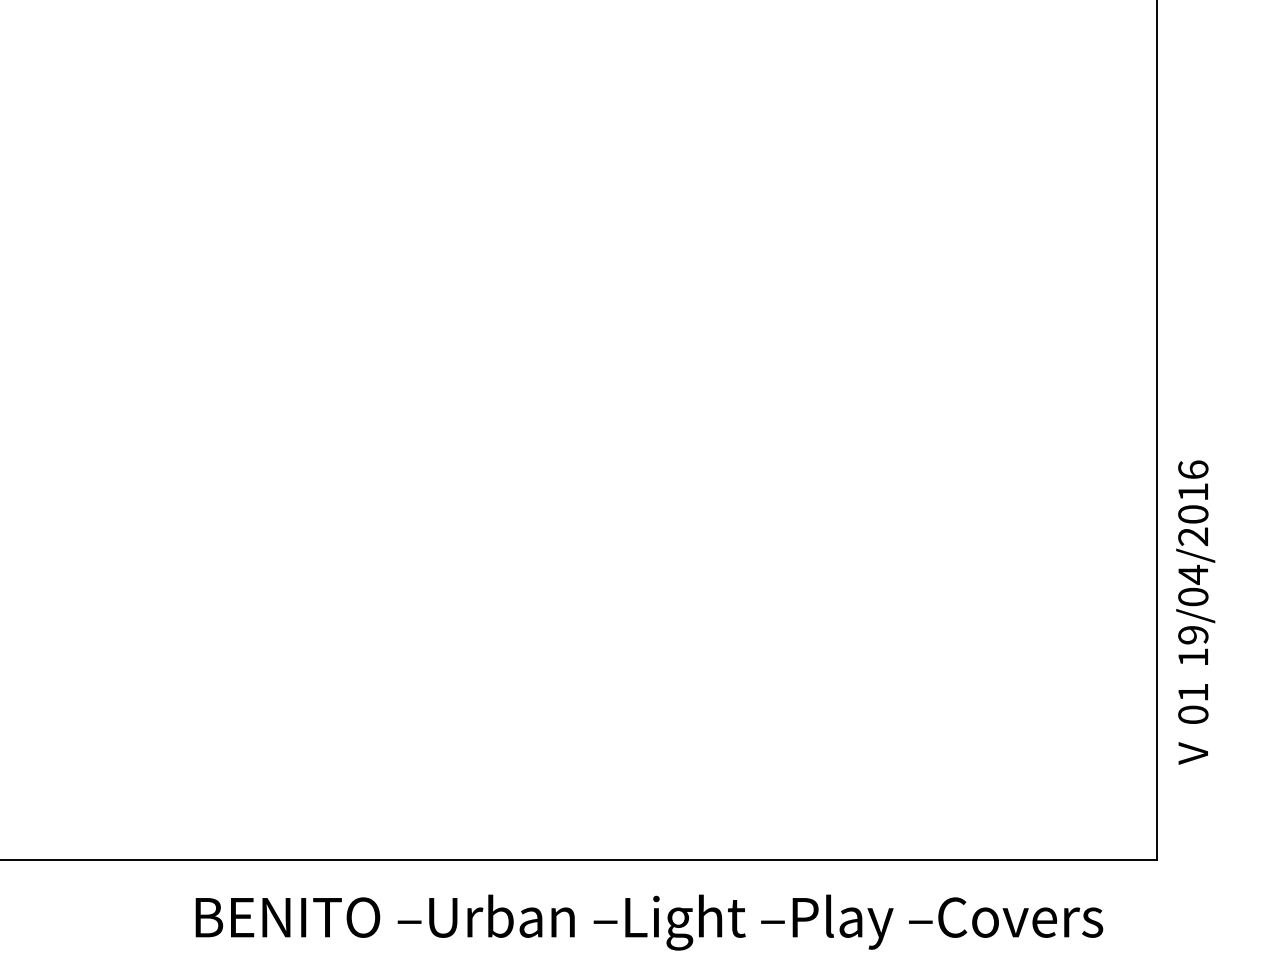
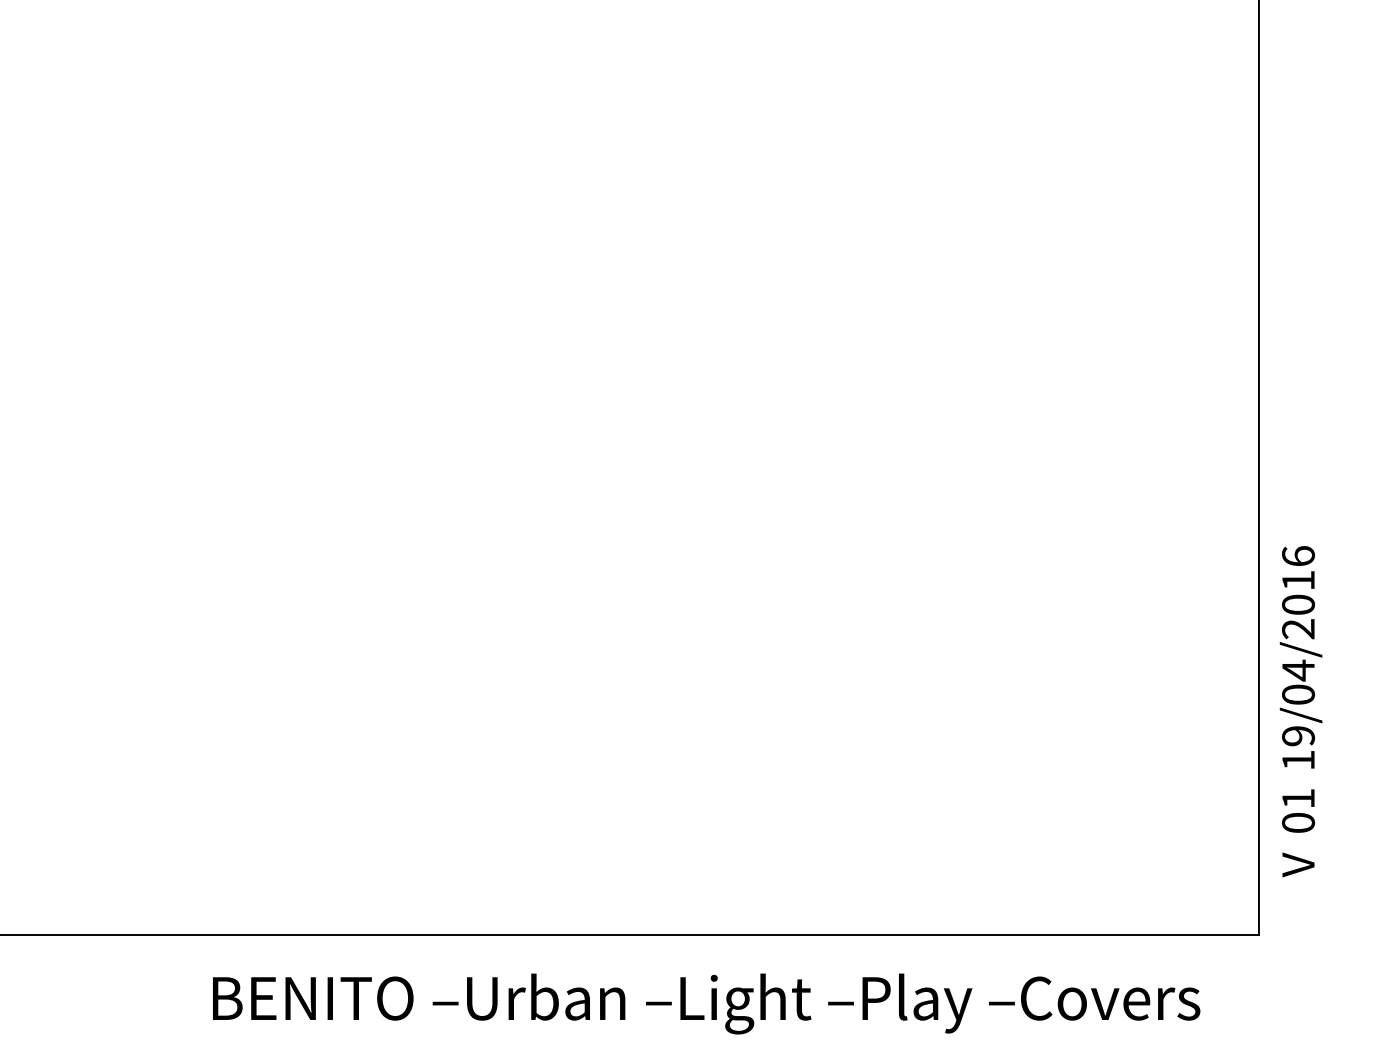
text: (1195, 612) -> (1300, 711), moved

